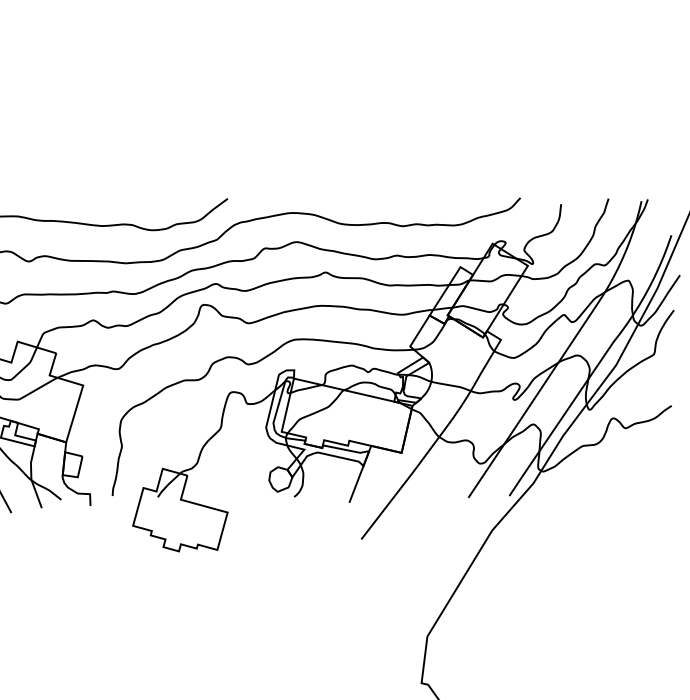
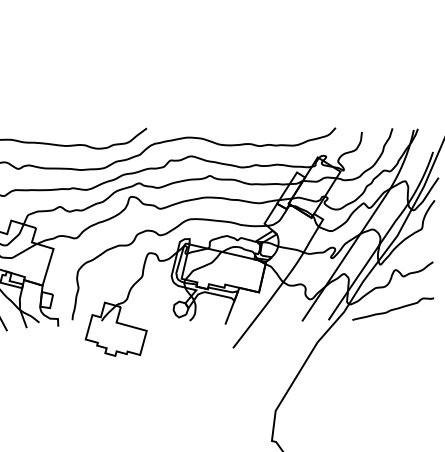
curve: (609, 477) -> (393, 308), added

